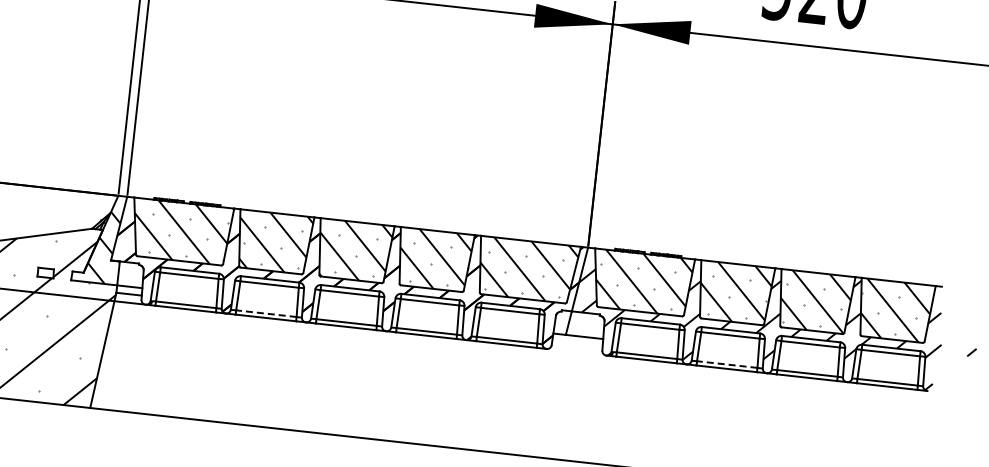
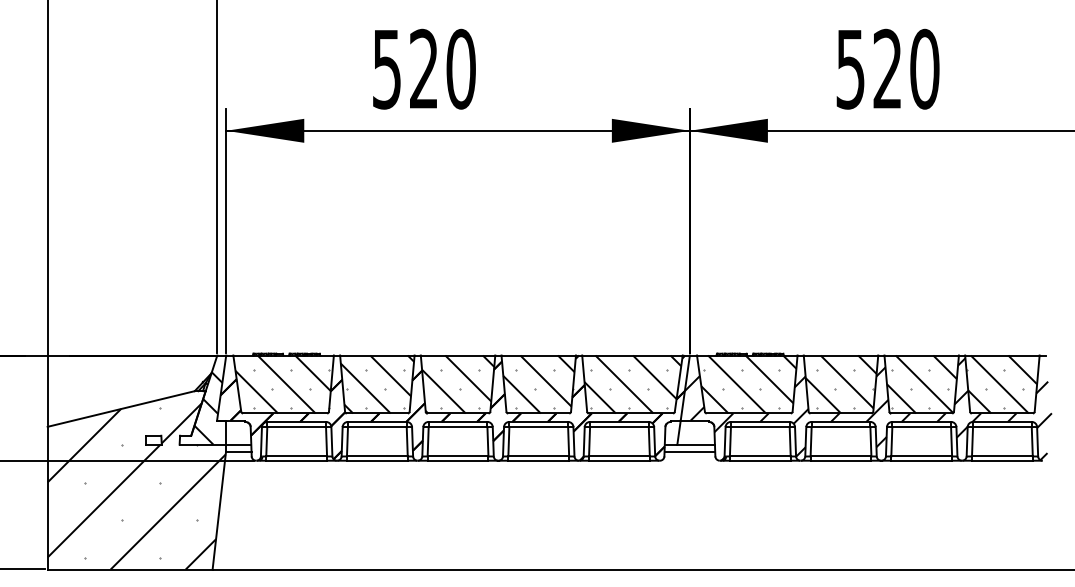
line: (265, 313) -> (376, 456), dashed -> solid
line: (577, 344) -> (689, 452), added
line: (726, 364) -> (840, 456), dashed -> solid

